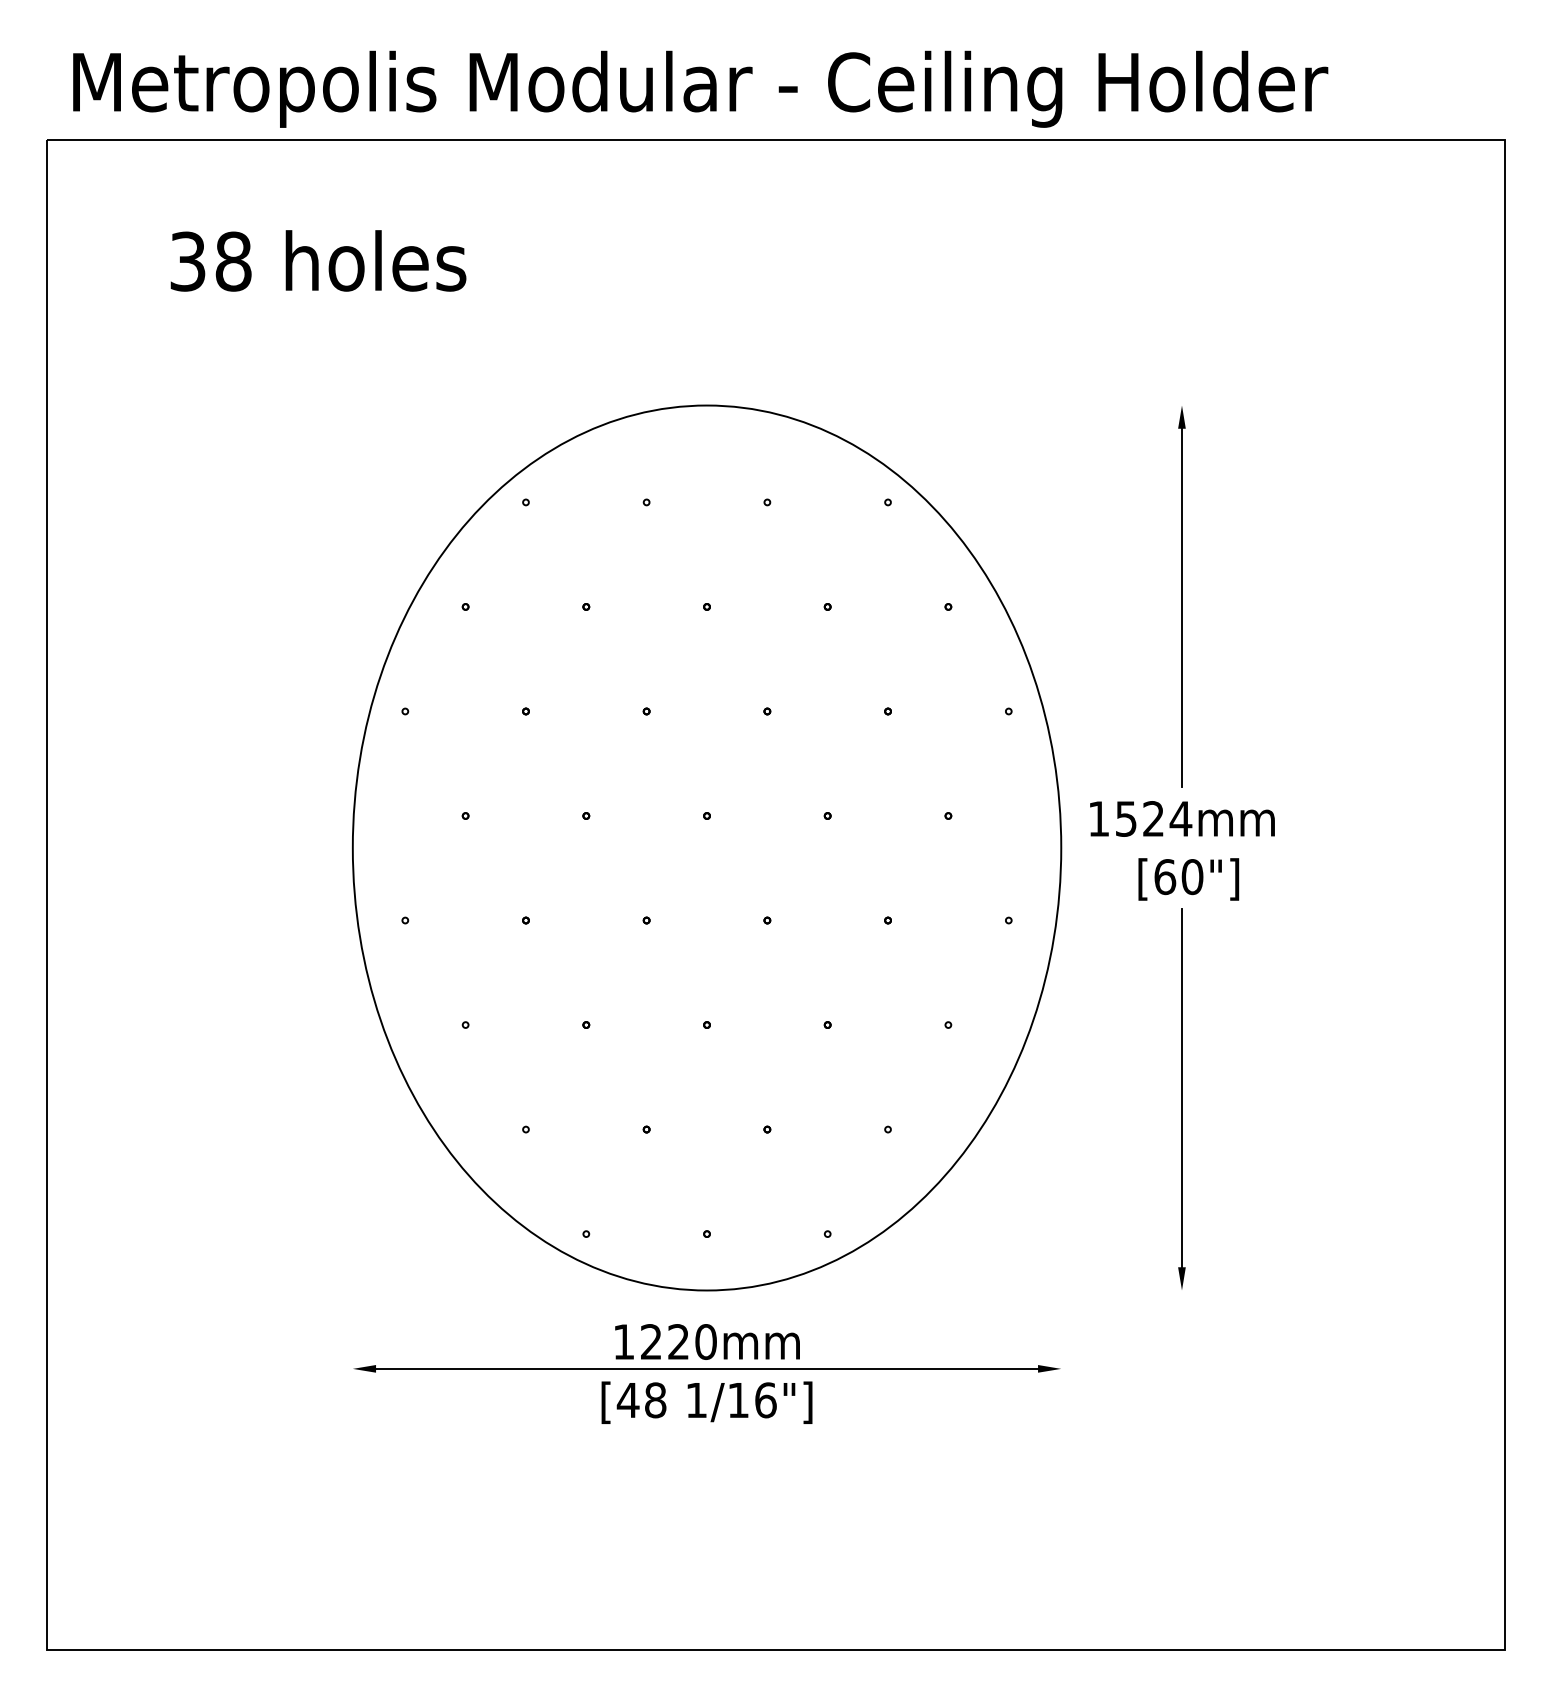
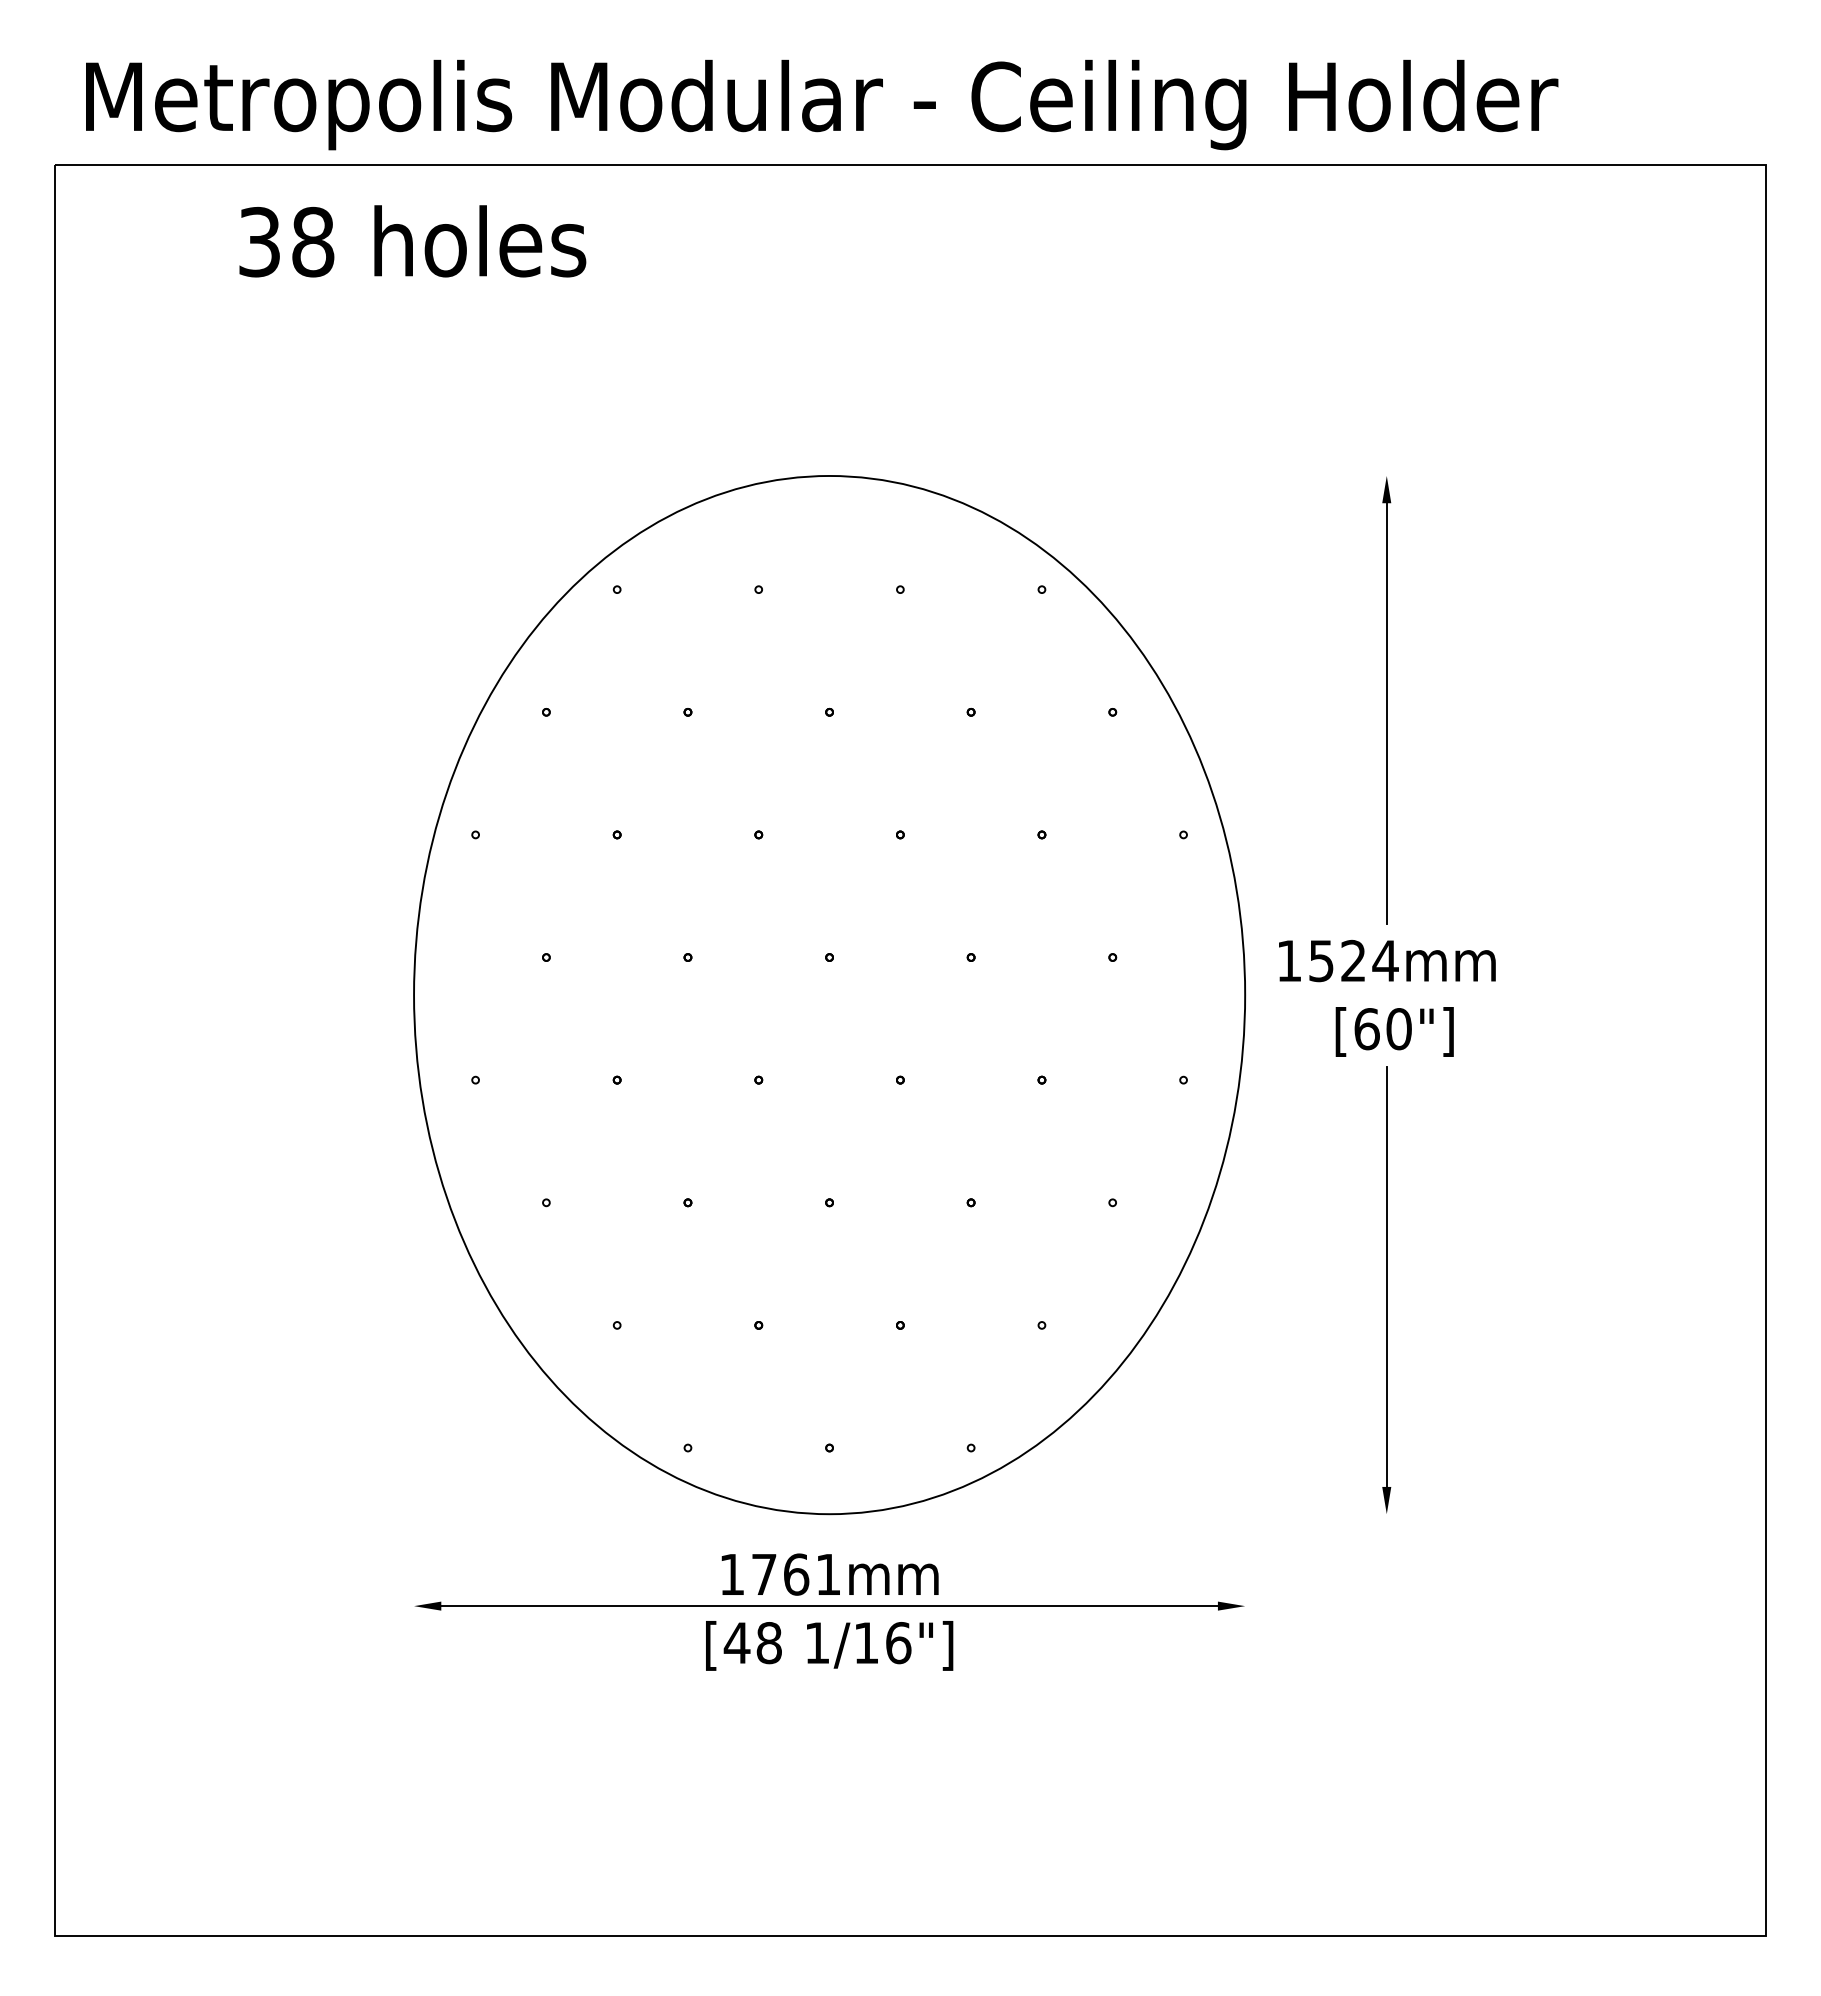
text: (318, 261) -> (412, 241), moved
text: (678, 1341) -> (796, 1574), 1220mm -> 1761mm

